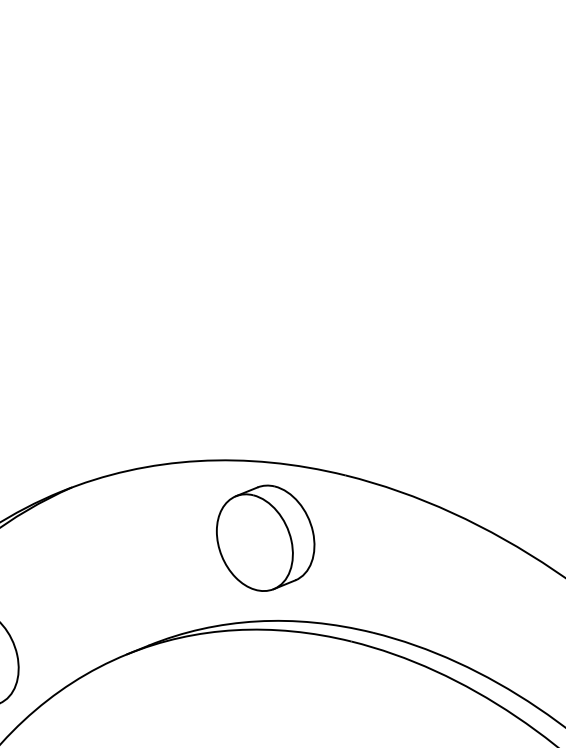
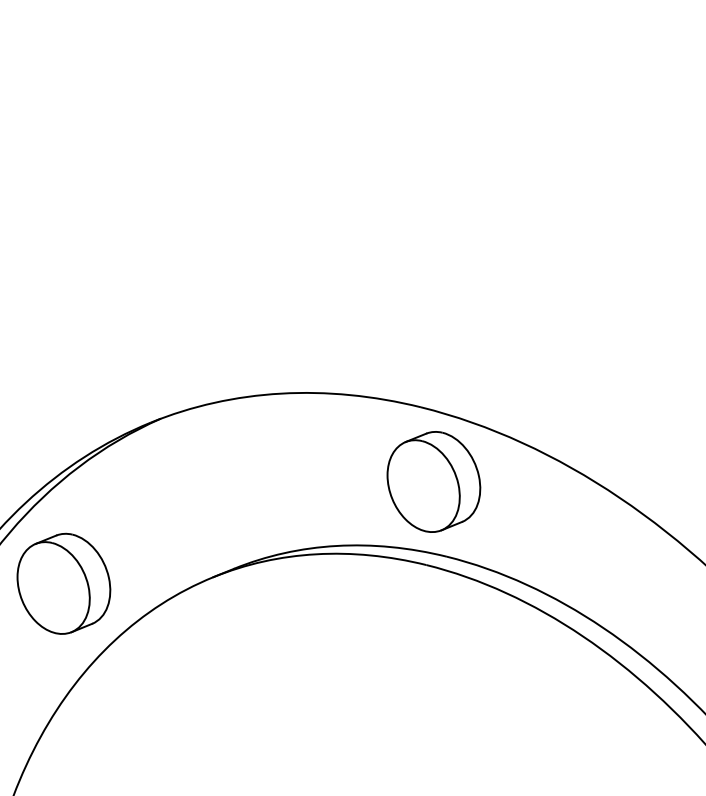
part: (265, 537) -> (433, 481), moved

